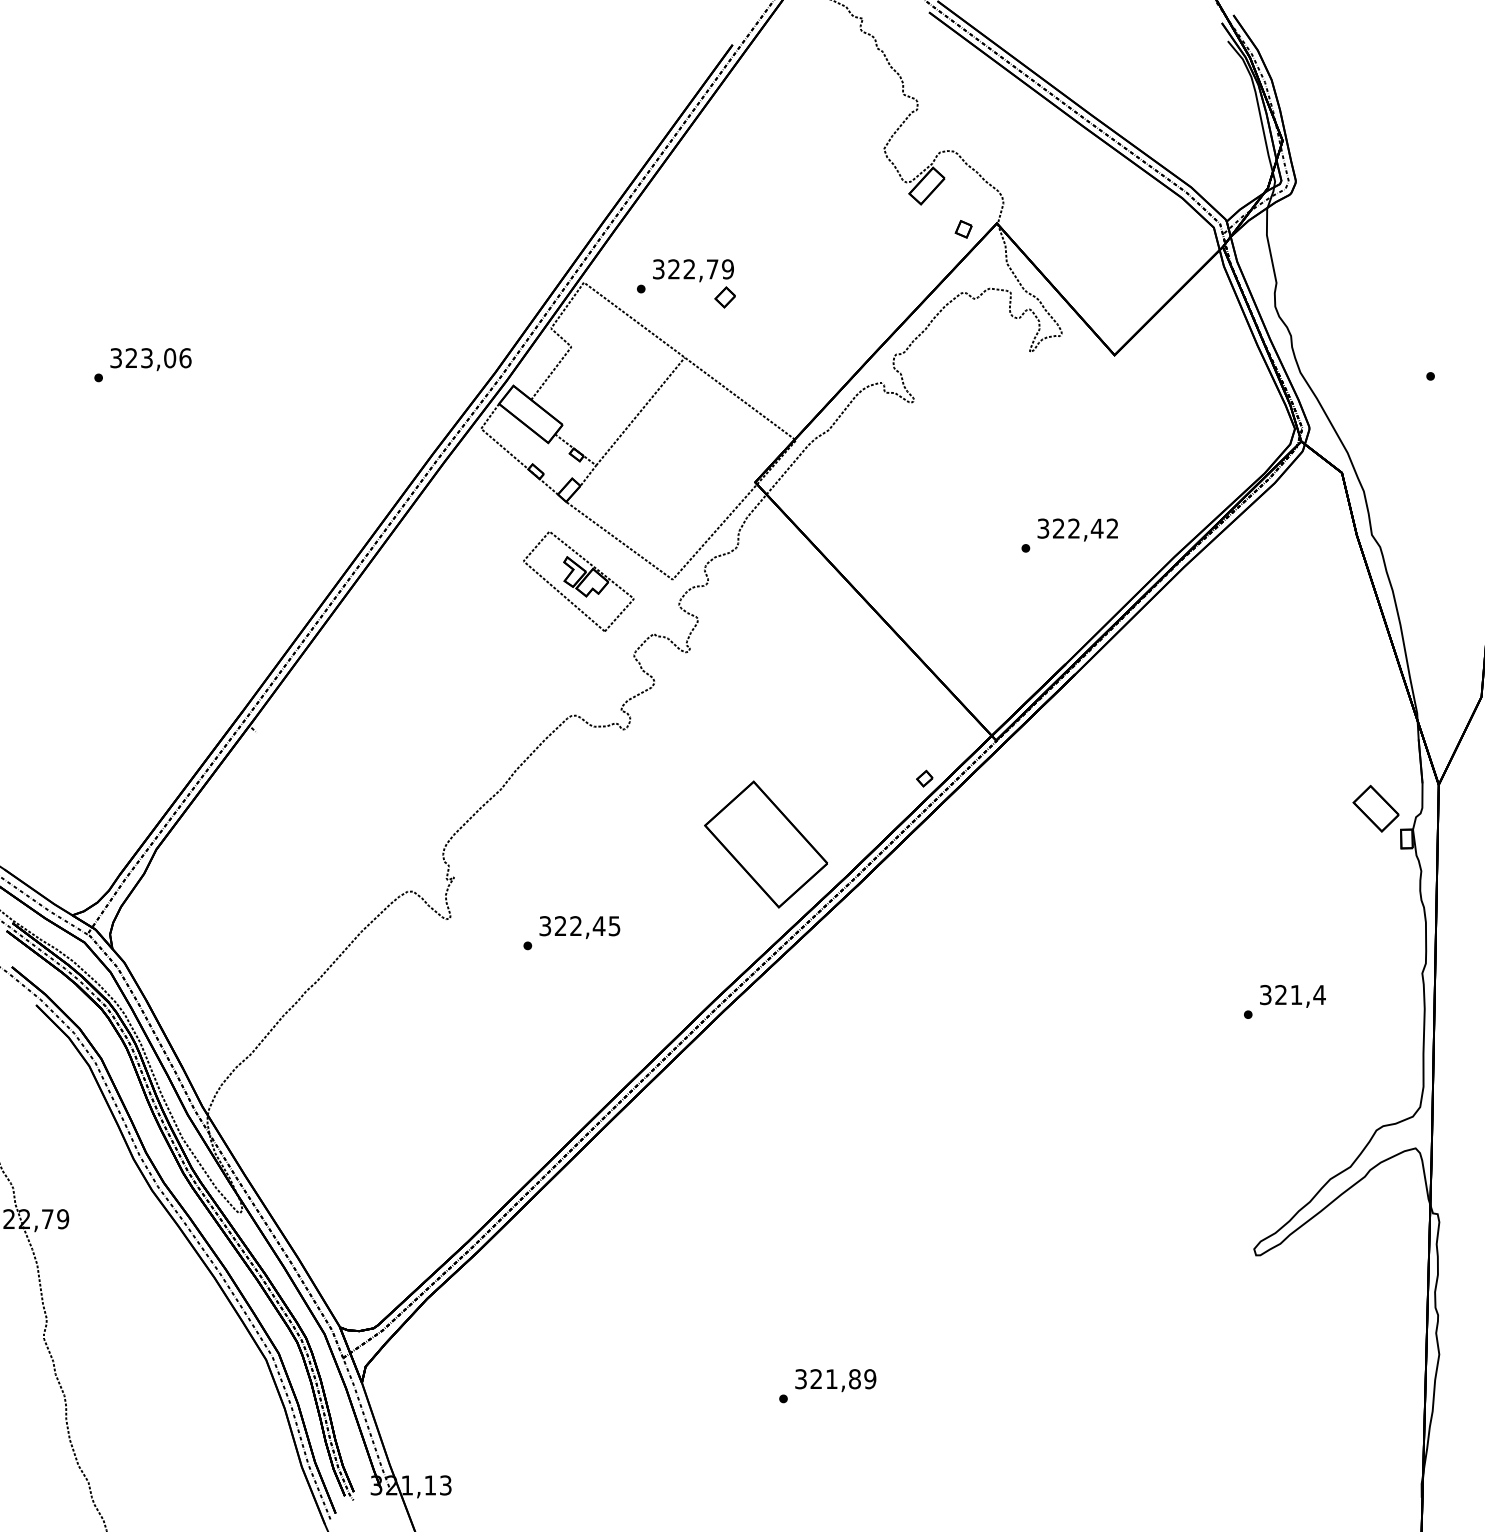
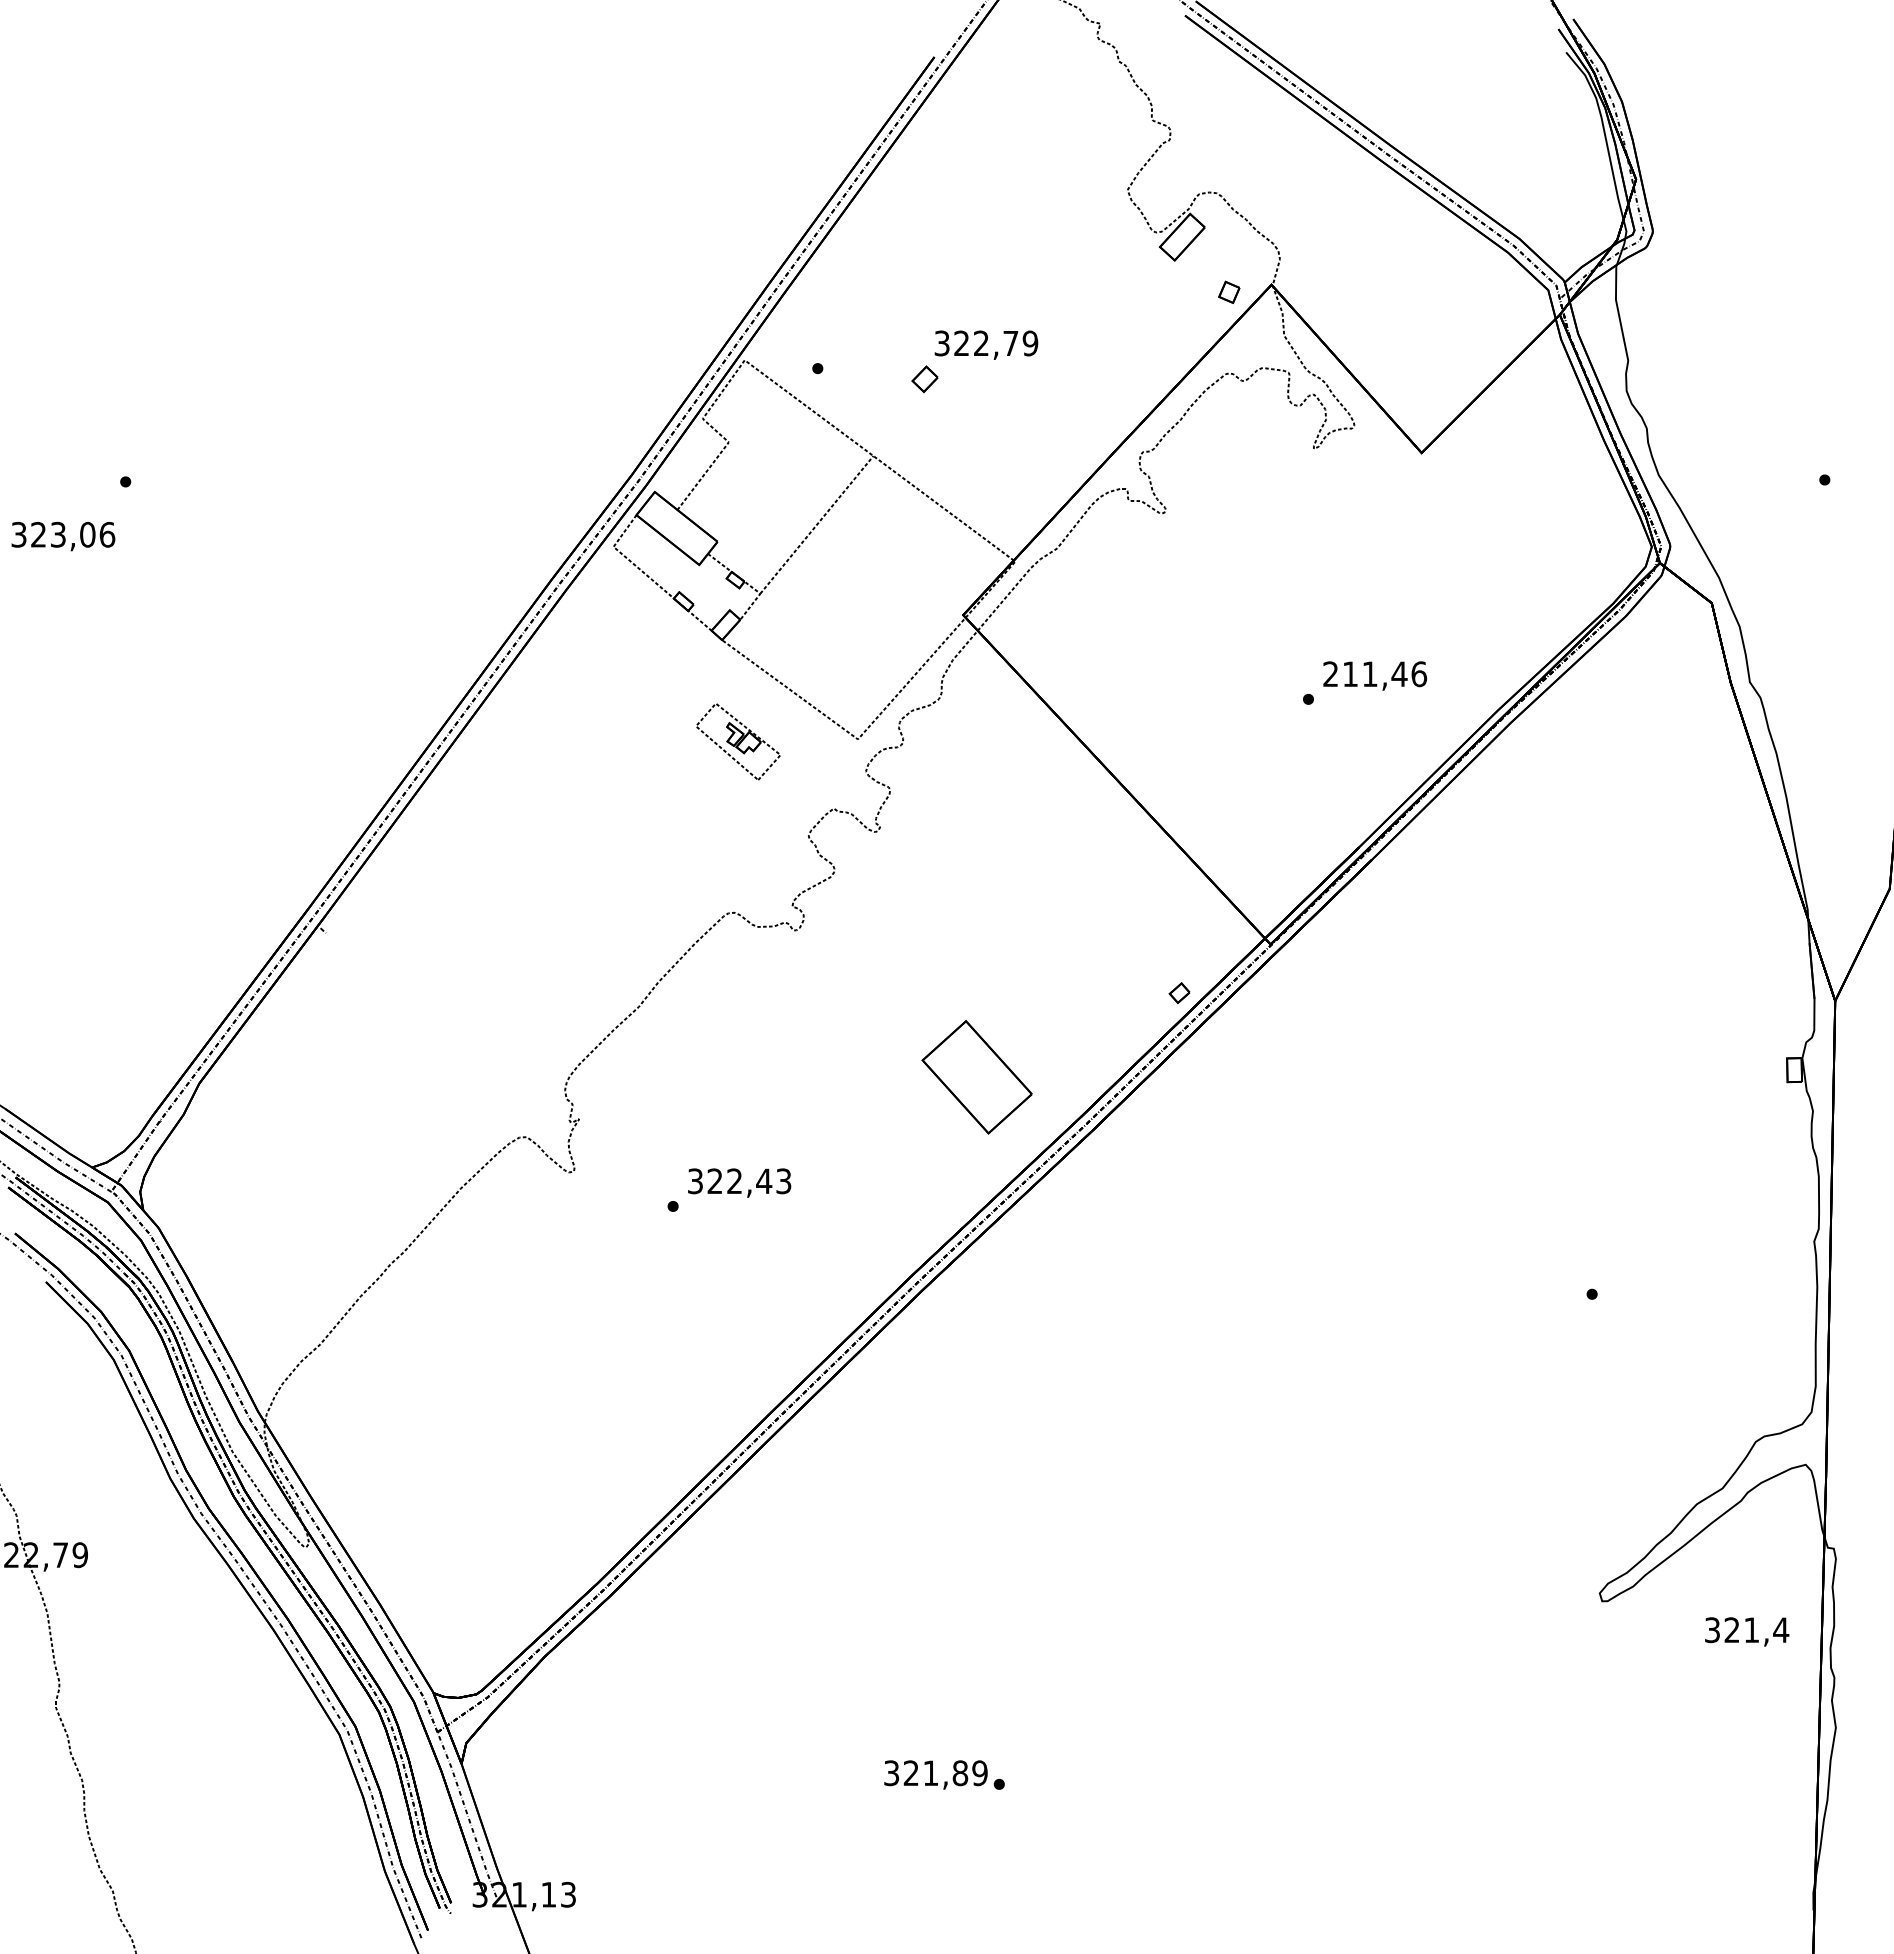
text: (693, 270) -> (986, 344), moved
text: (151, 359) -> (63, 536), moved
text: (1078, 528) -> (1375, 674), 322,42 -> 211,46
part: (579, 581) -> (738, 741), size x0.6
part: (1375, 808) -> (1754, 1031), removed
part: (765, 844) -> (976, 1077), size x0.7
text: (615, 925) -> (784, 1180), 322,45 -> 322,43
text: (1293, 996) -> (1747, 1631), moved
text: (835, 1380) -> (935, 1774), moved

